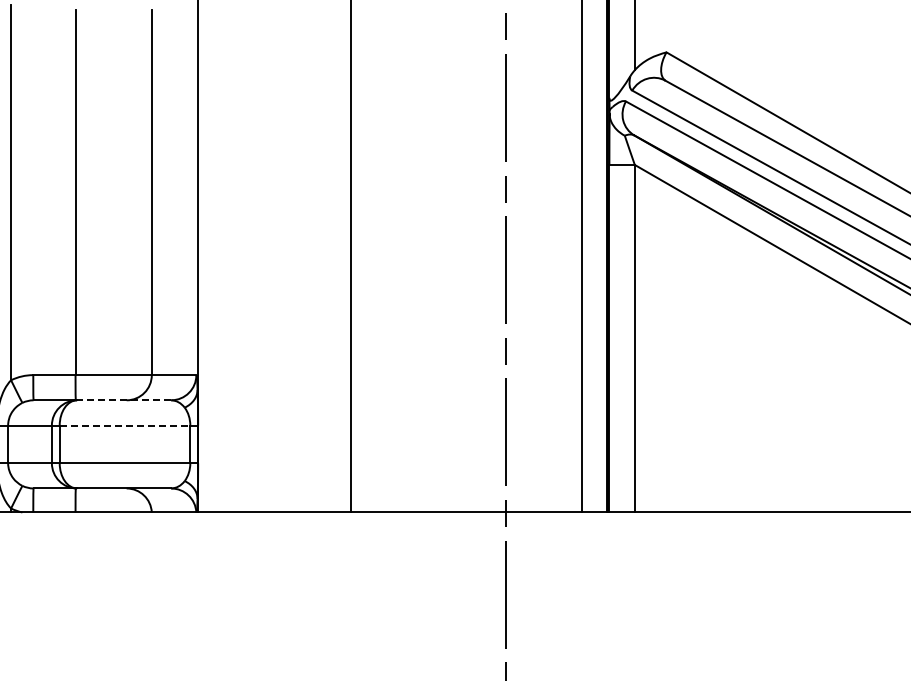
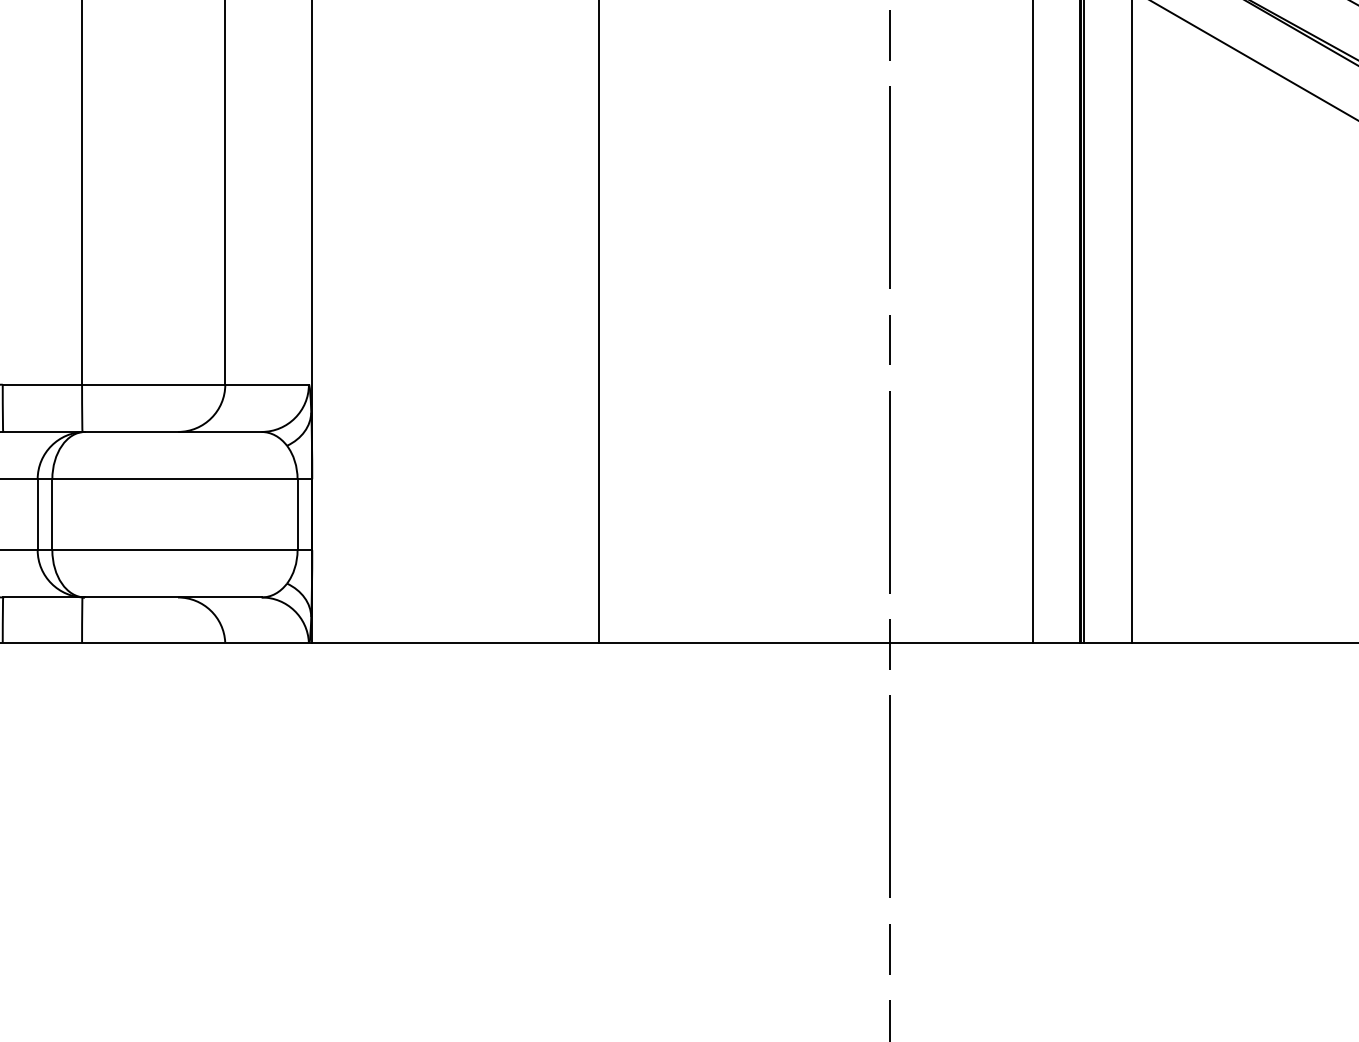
line: (123, 400) -> (172, 432), dashed -> solid
line: (125, 425) -> (175, 479), dashed -> solid

